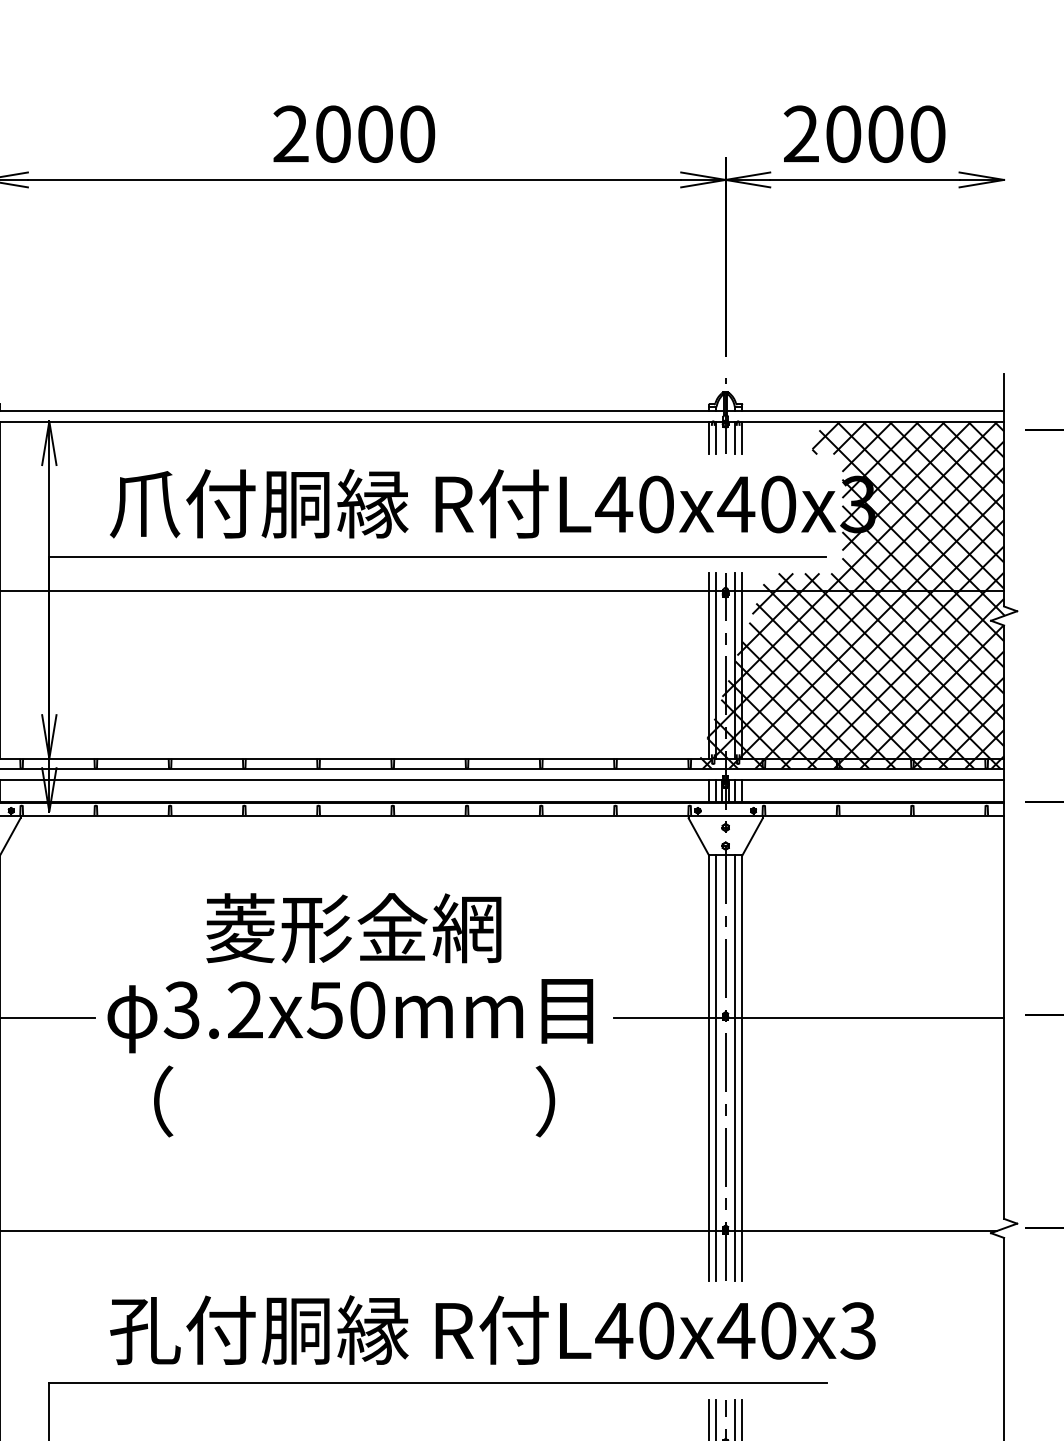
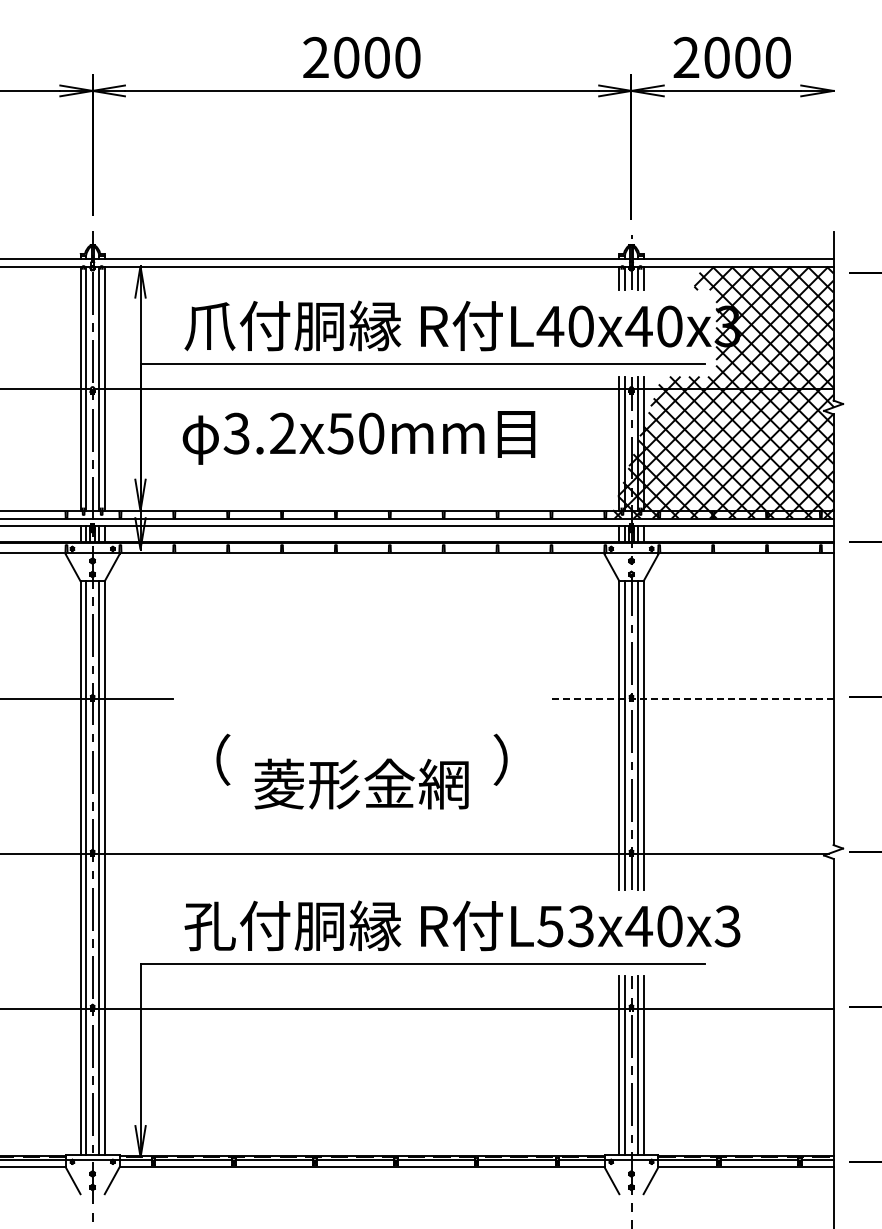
text: (353, 927) -> (361, 783), moved
text: (349, 1015) -> (358, 437), moved
line: (808, 1016) -> (691, 698), solid -> dashed
text: (633, 1331) -> (564, 926), L40x40x3 -> L53x40x3

